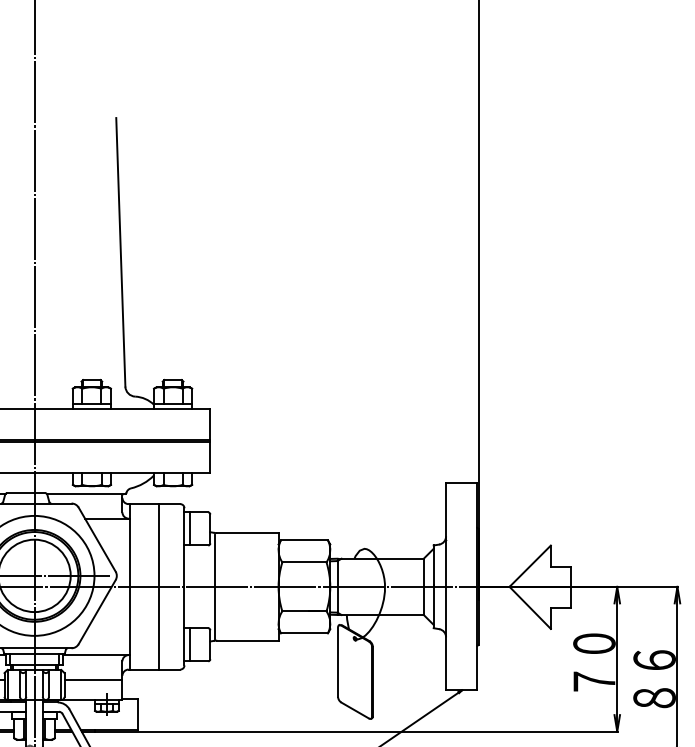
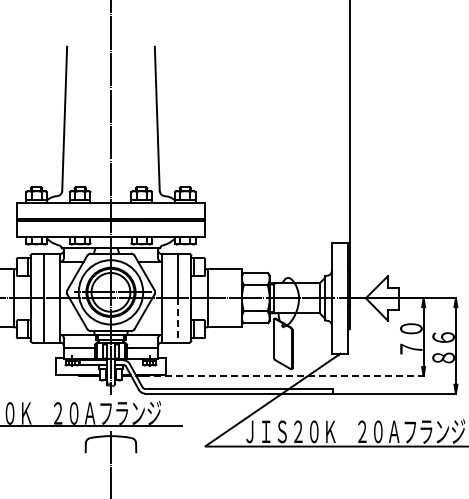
line: (158, 628) -> (177, 320), solid -> dashed
line: (356, 730) -> (283, 375), solid -> dashed

